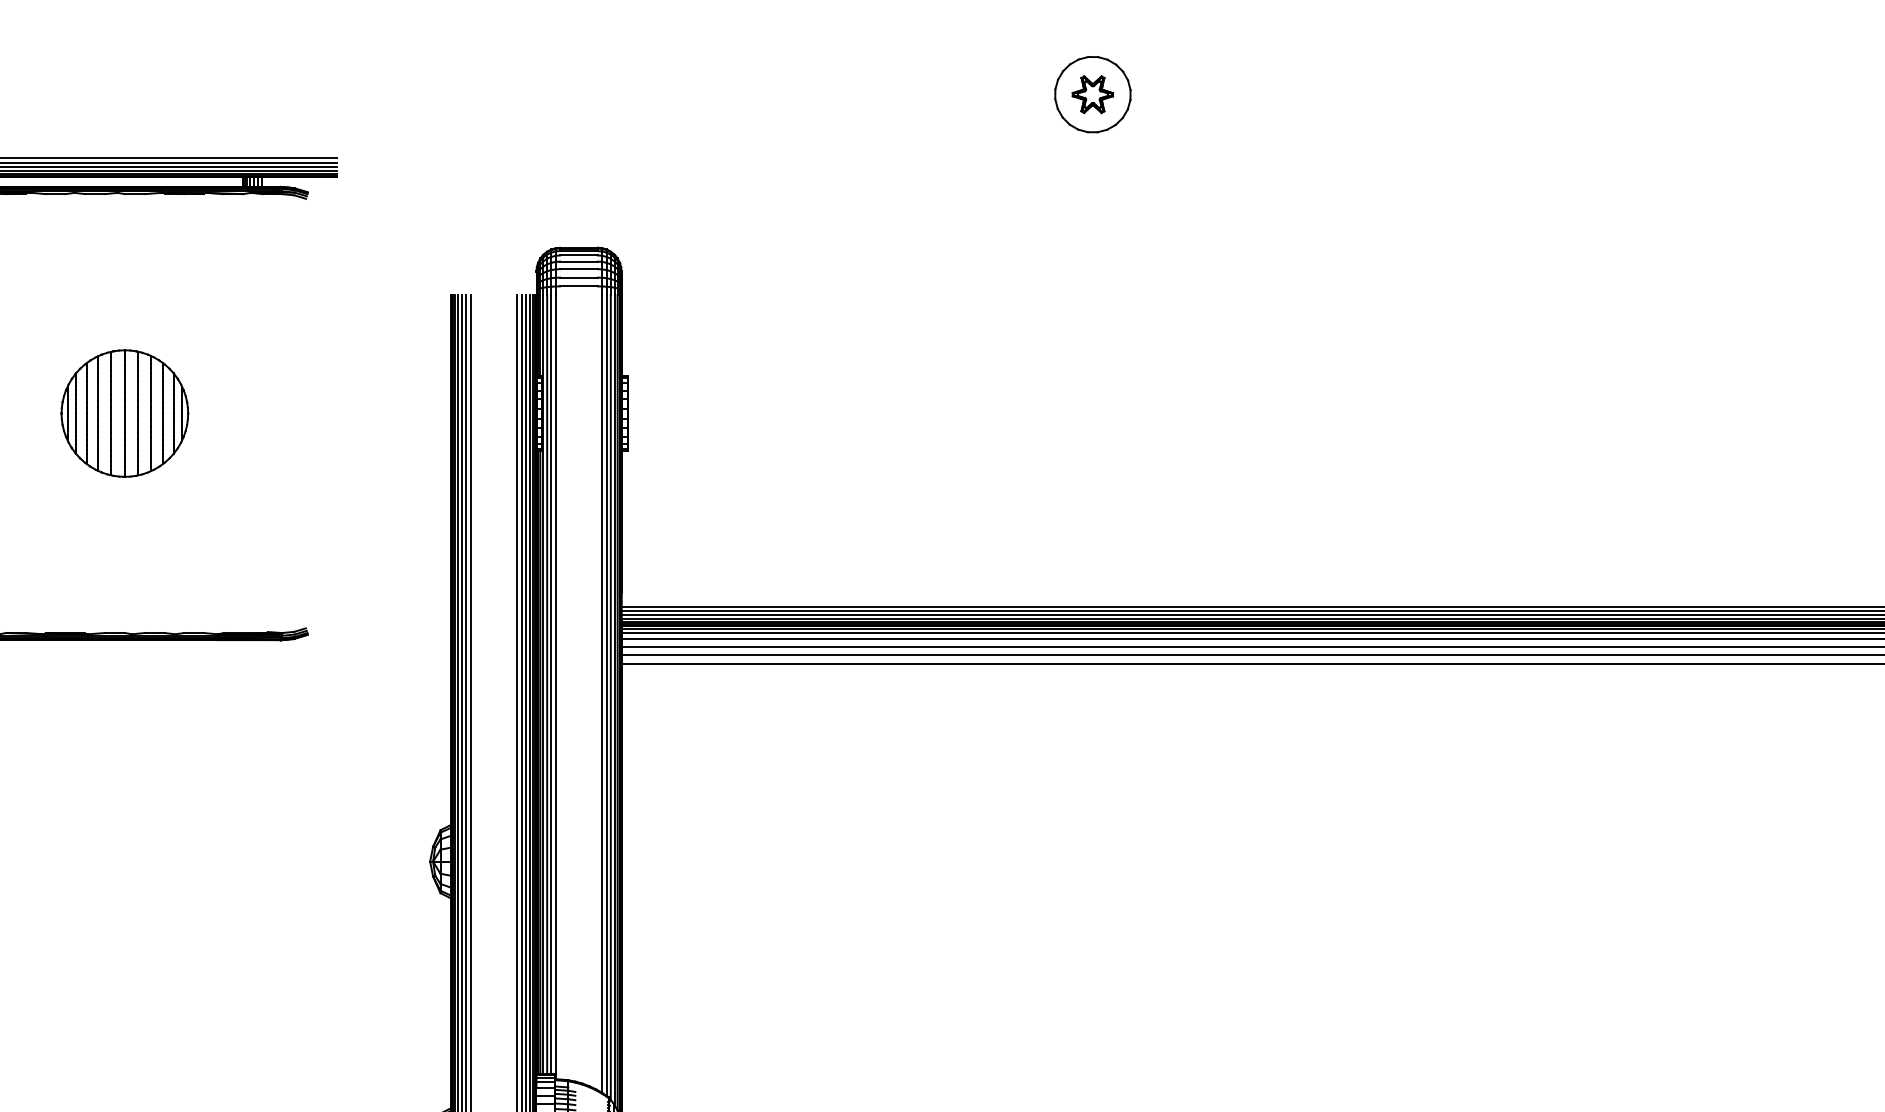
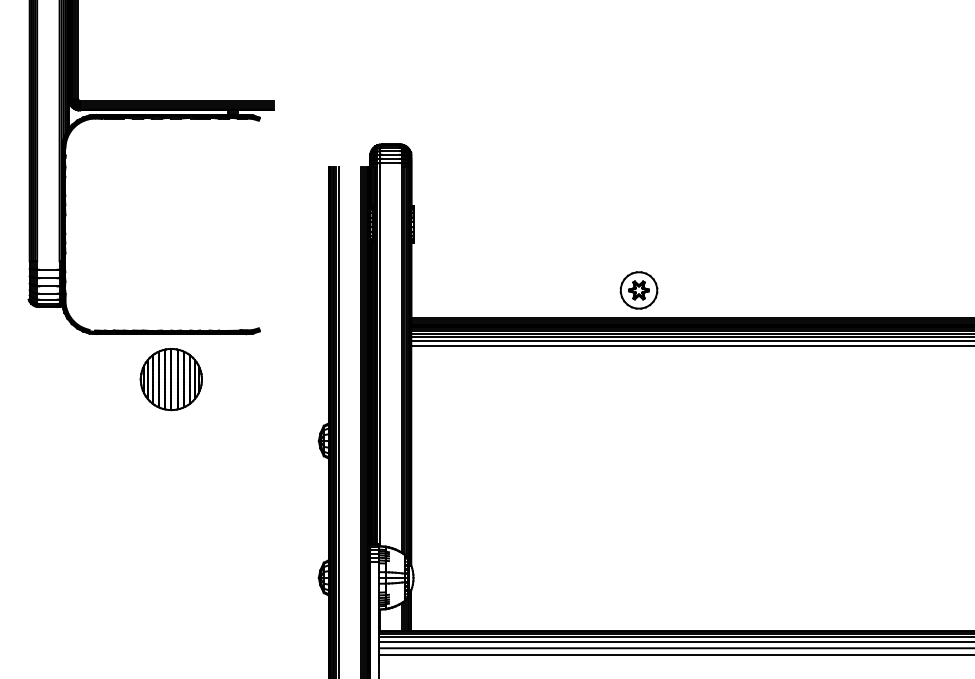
part: (1091, 94) -> (638, 290), moved
part: (123, 413) -> (170, 379), moved

